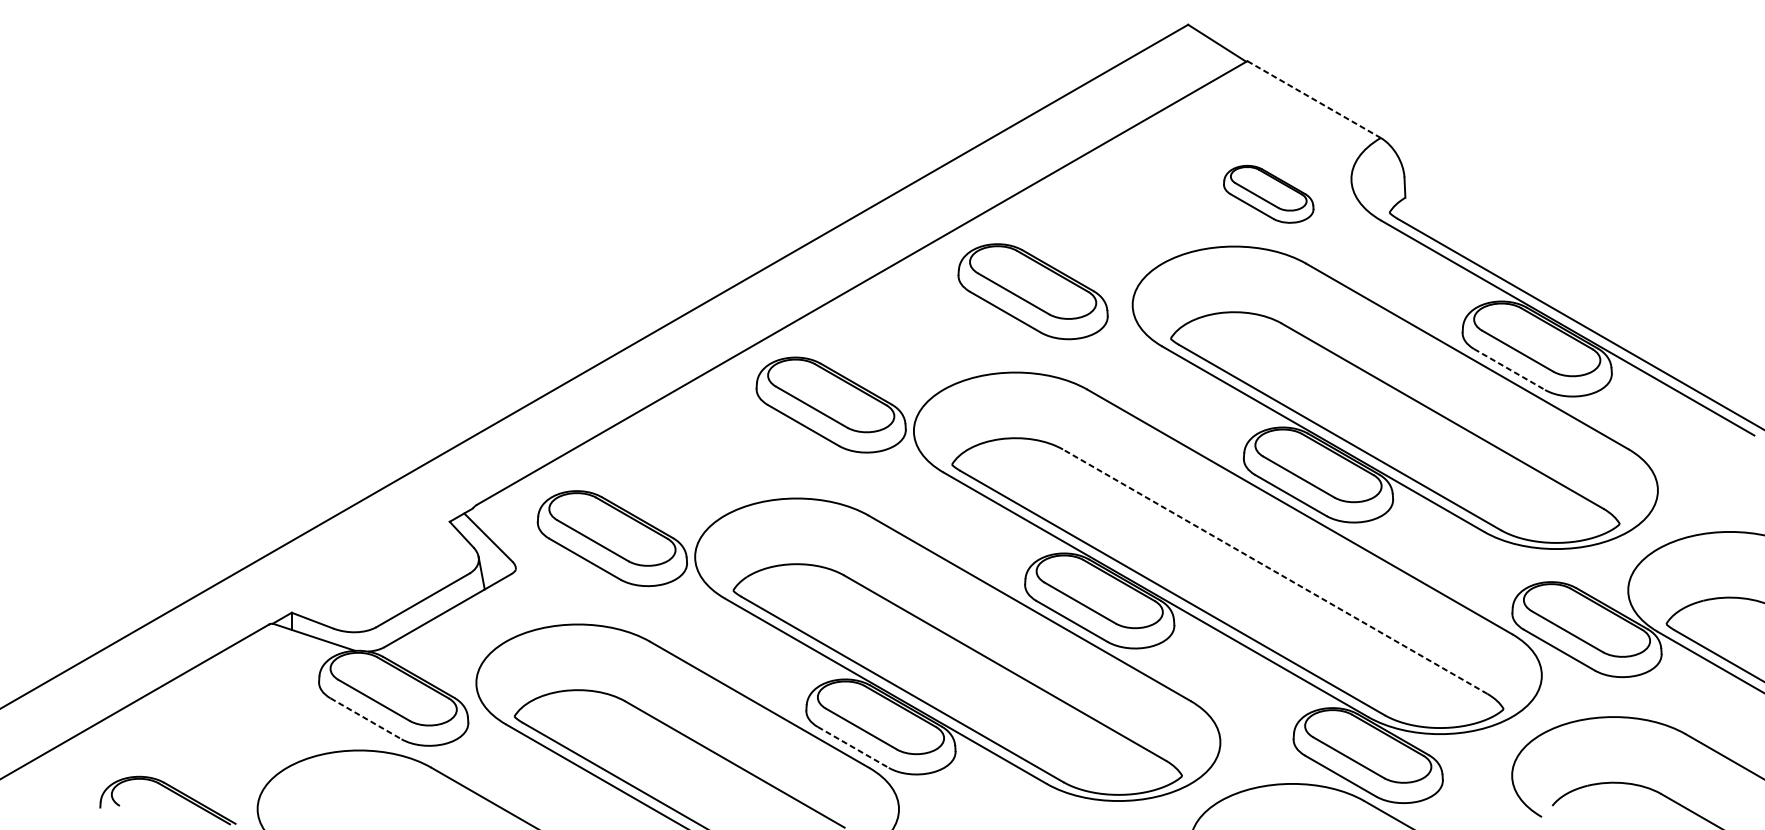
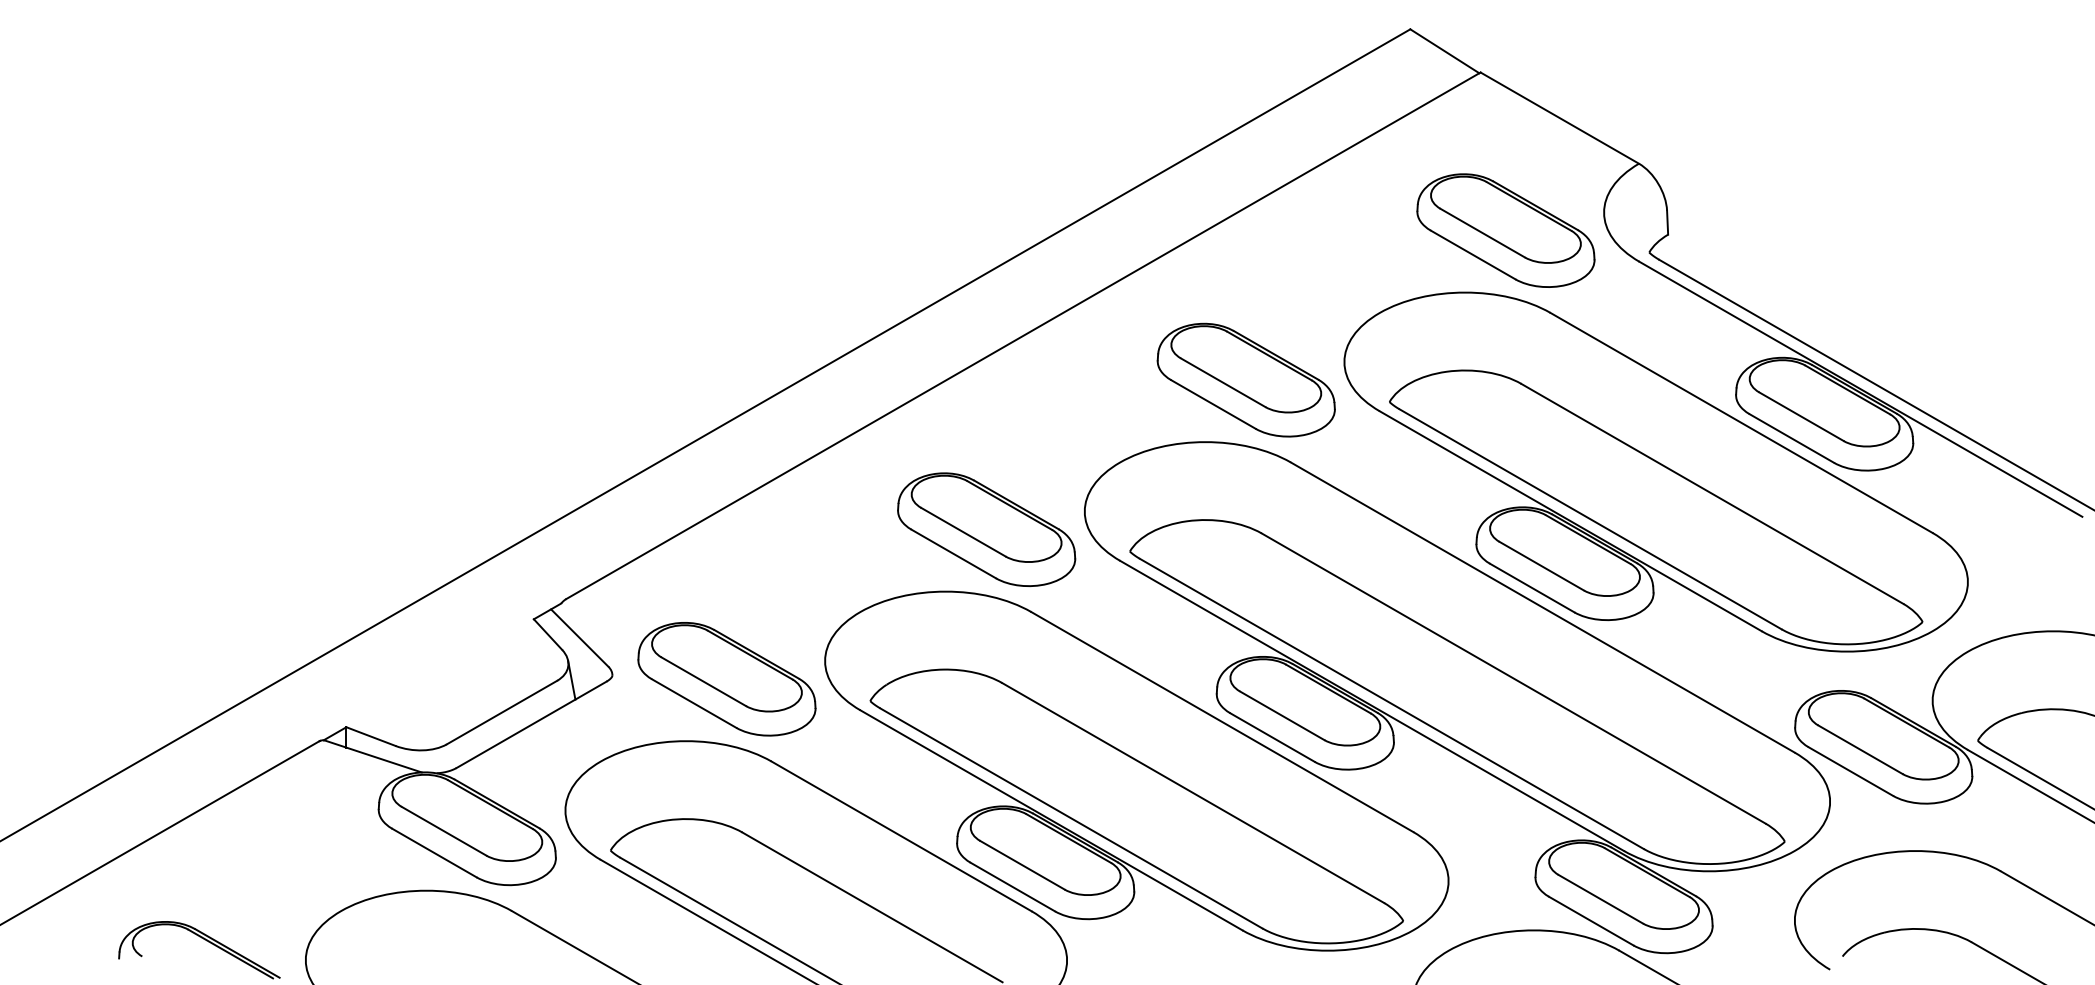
line: (1314, 99) -> (1560, 118), dashed -> solid
part: (1268, 194) -> (1505, 230), size x1.67
part: (1032, 291) -> (1245, 379), moved
line: (1509, 369) -> (1791, 438), dashed -> solid
part: (831, 404) -> (986, 529), moved
part: (612, 538) -> (726, 679), moved
line: (1275, 571) -> (1513, 678), dashed -> solid
line: (366, 719) -> (434, 853), dashed -> solid
line: (853, 747) -> (1012, 887), dashed -> solid

